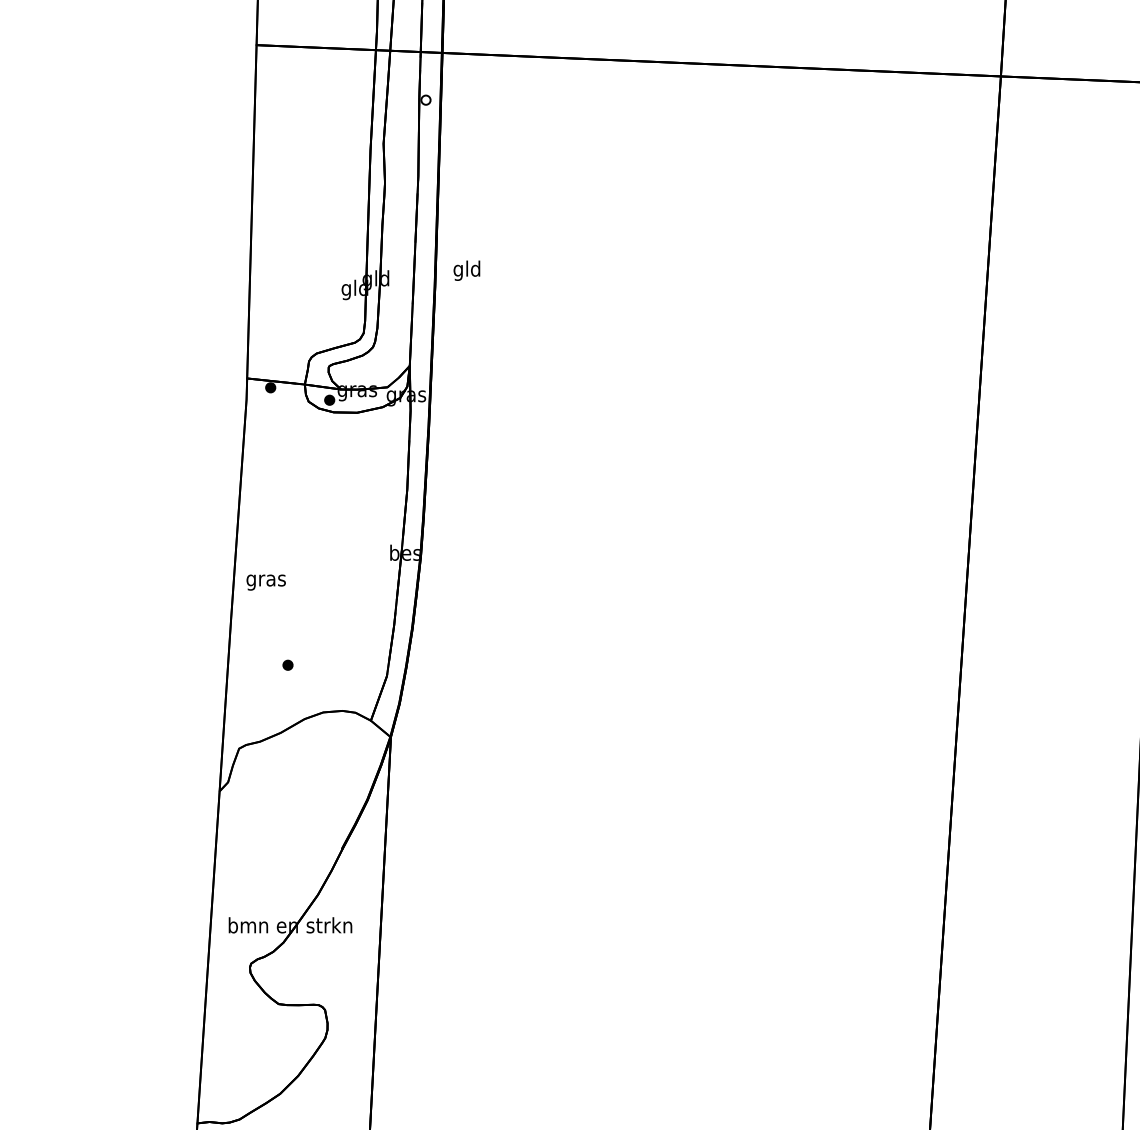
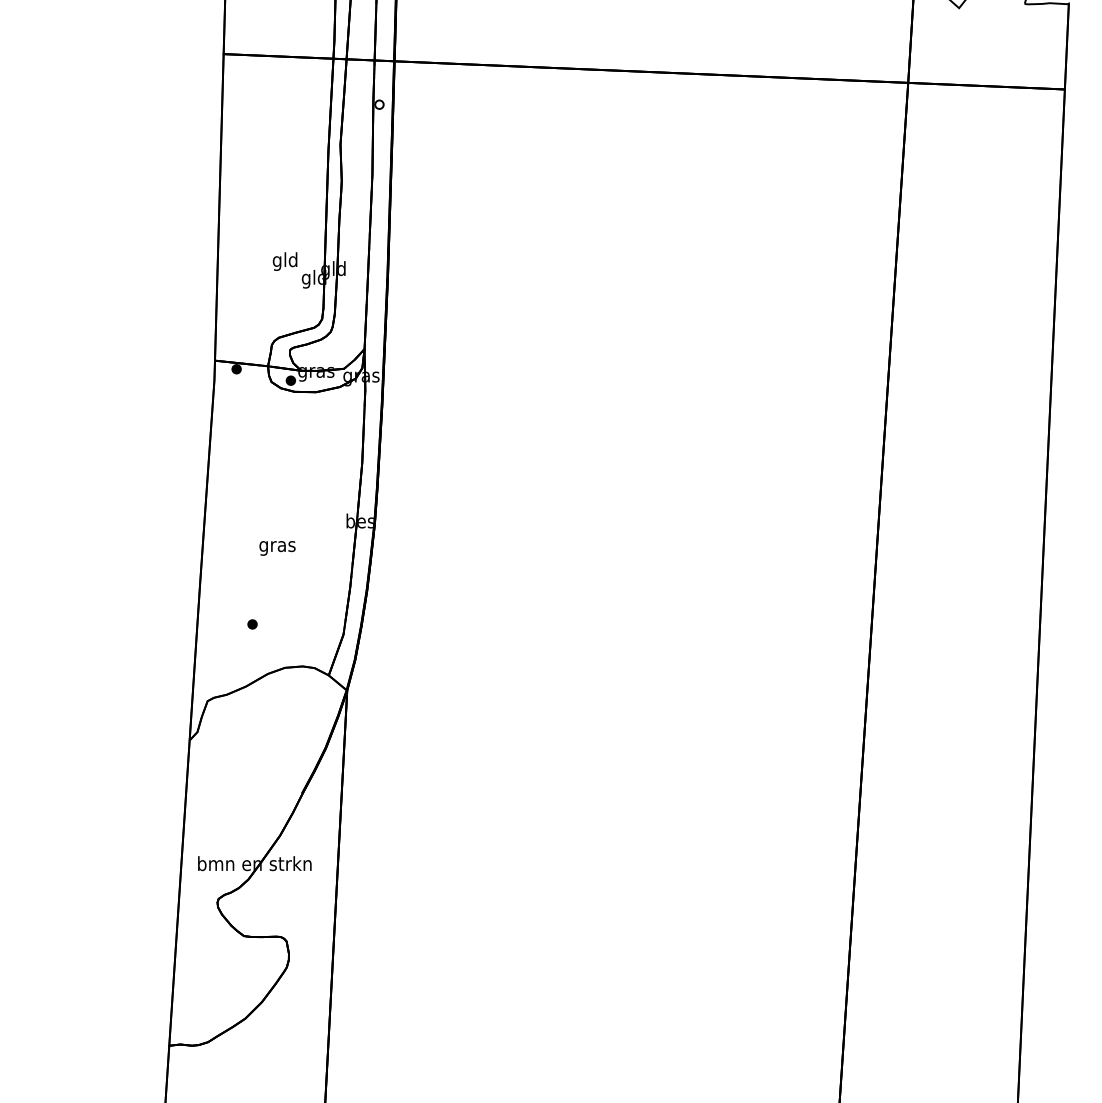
text: (466, 270) -> (284, 261), moved
text: (266, 582) -> (277, 548), moved

